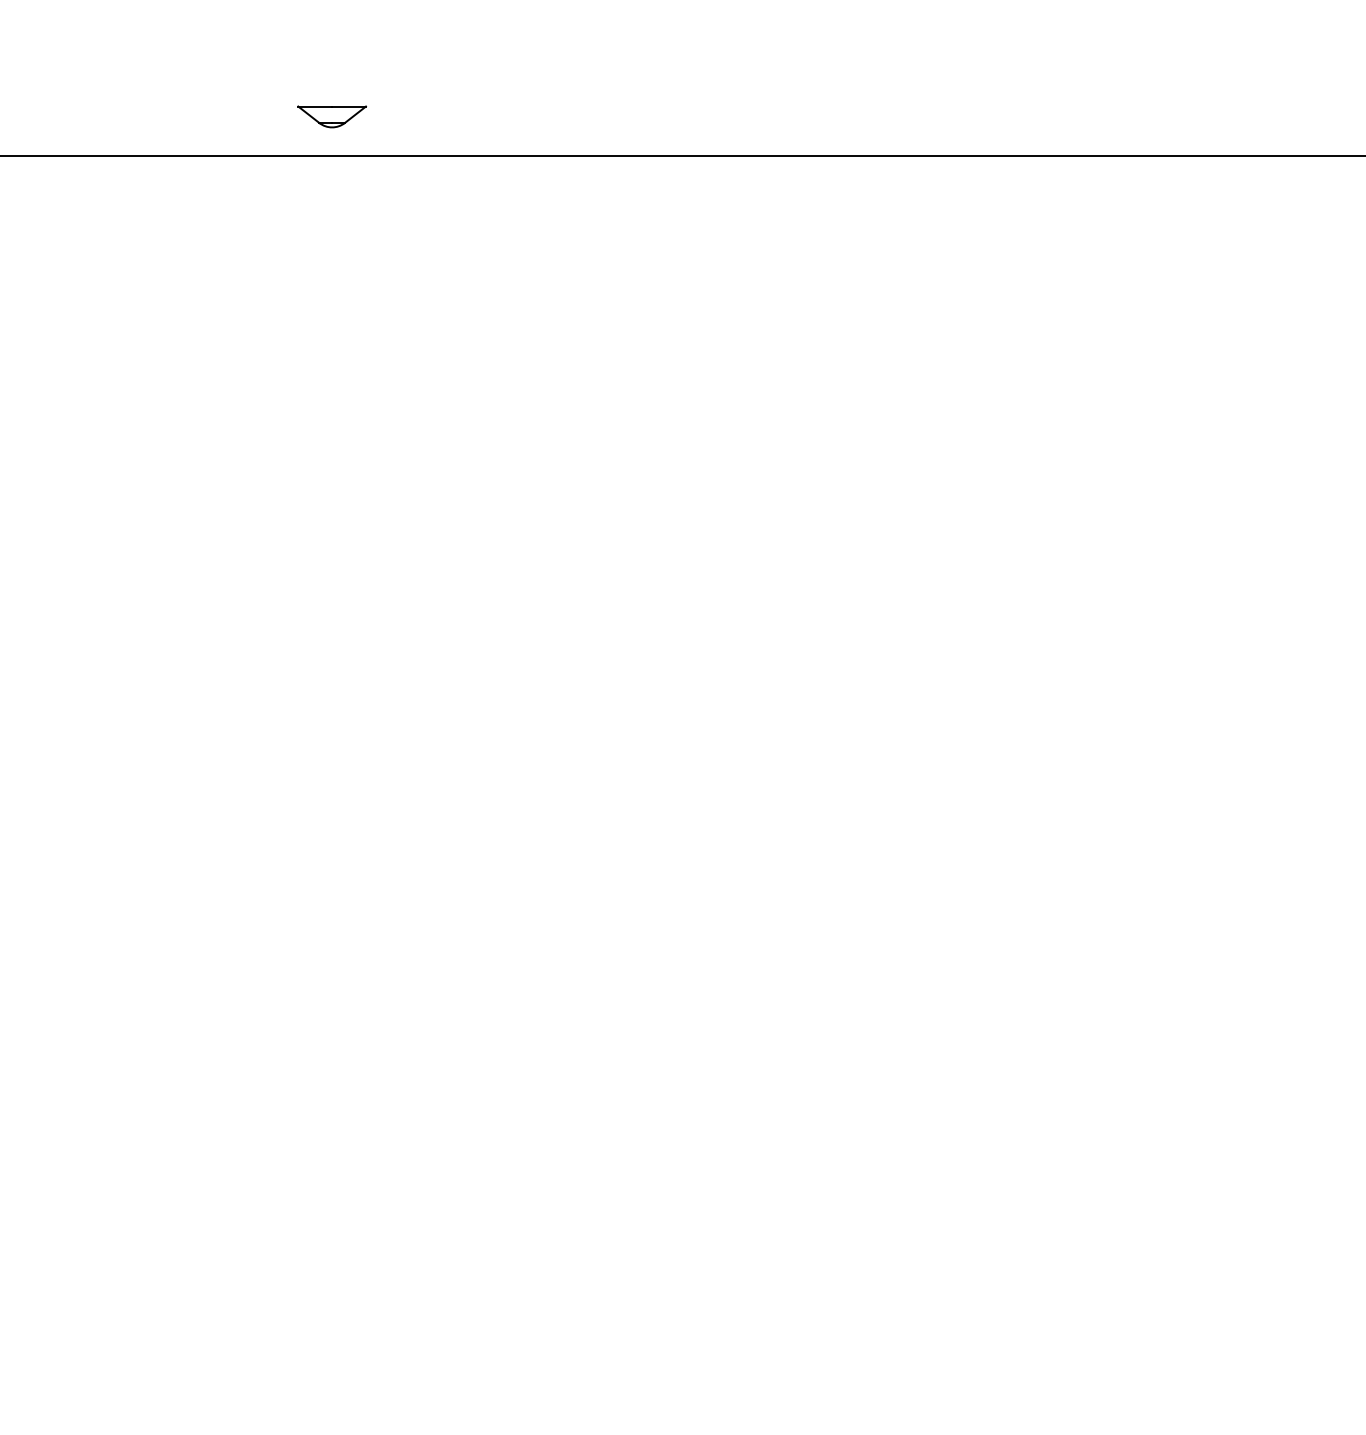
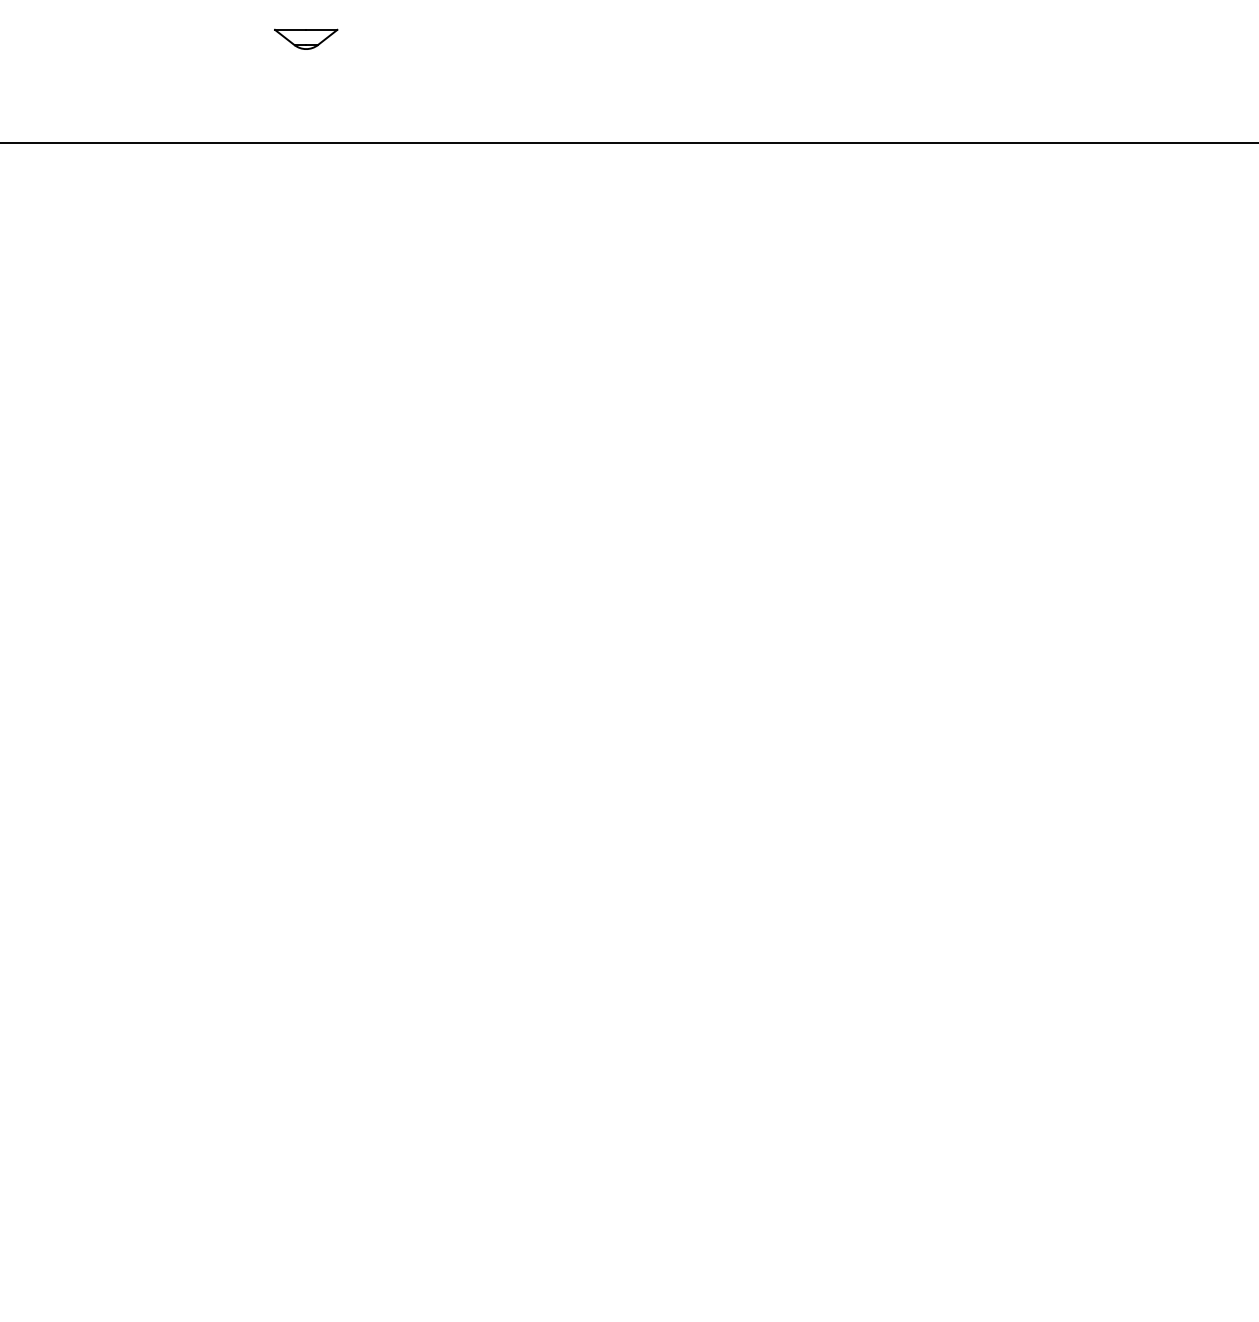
part: (331, 116) -> (305, 39), moved

